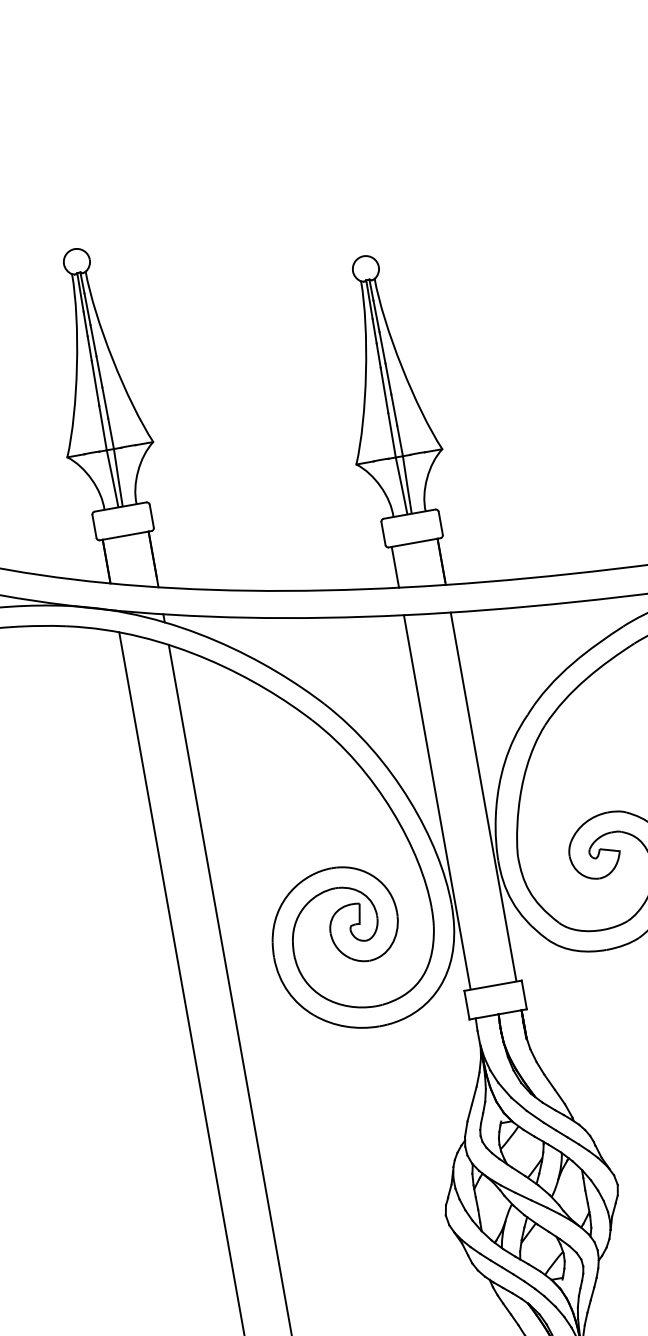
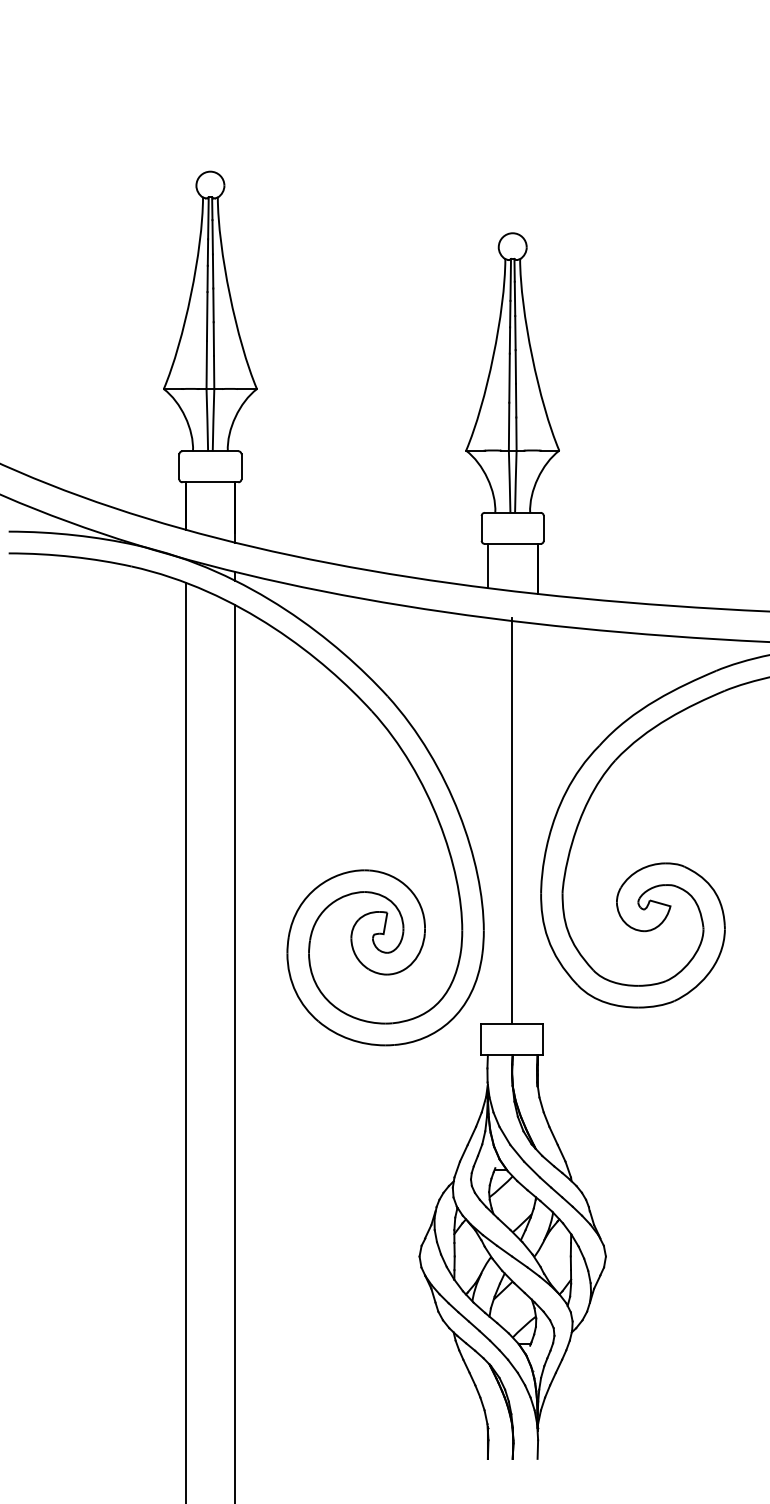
line: (483, 795) -> (537, 822), removed
line: (436, 801) -> (511, 819), moved

